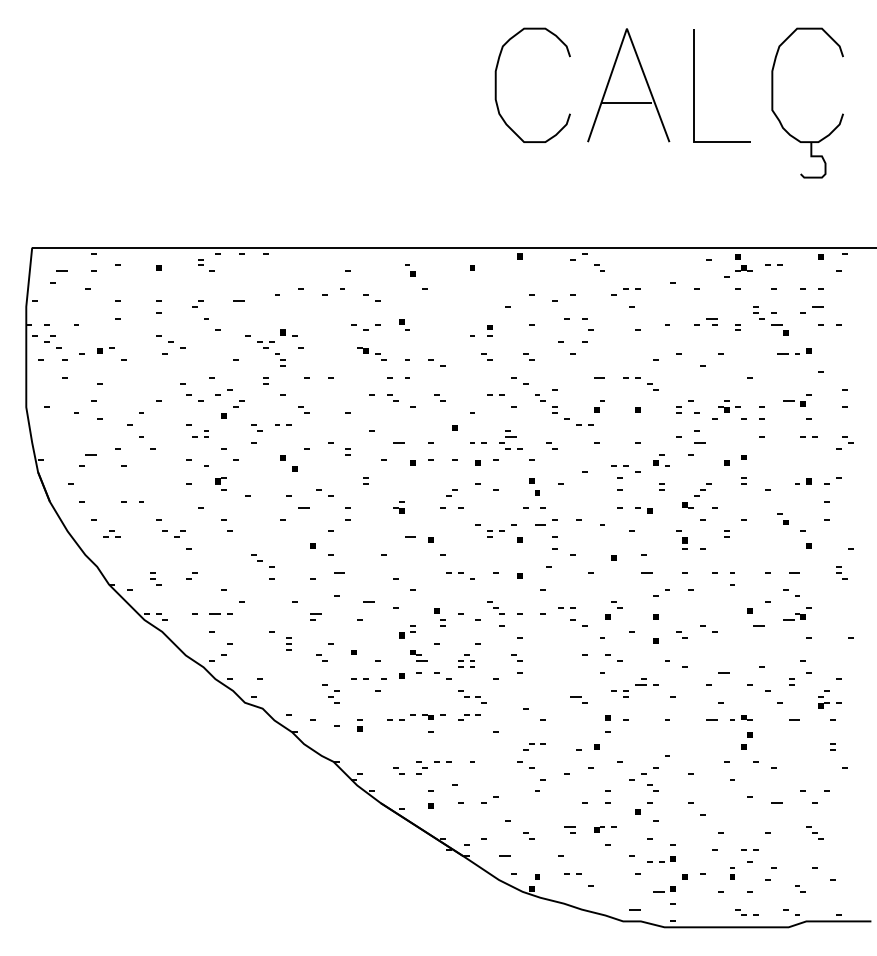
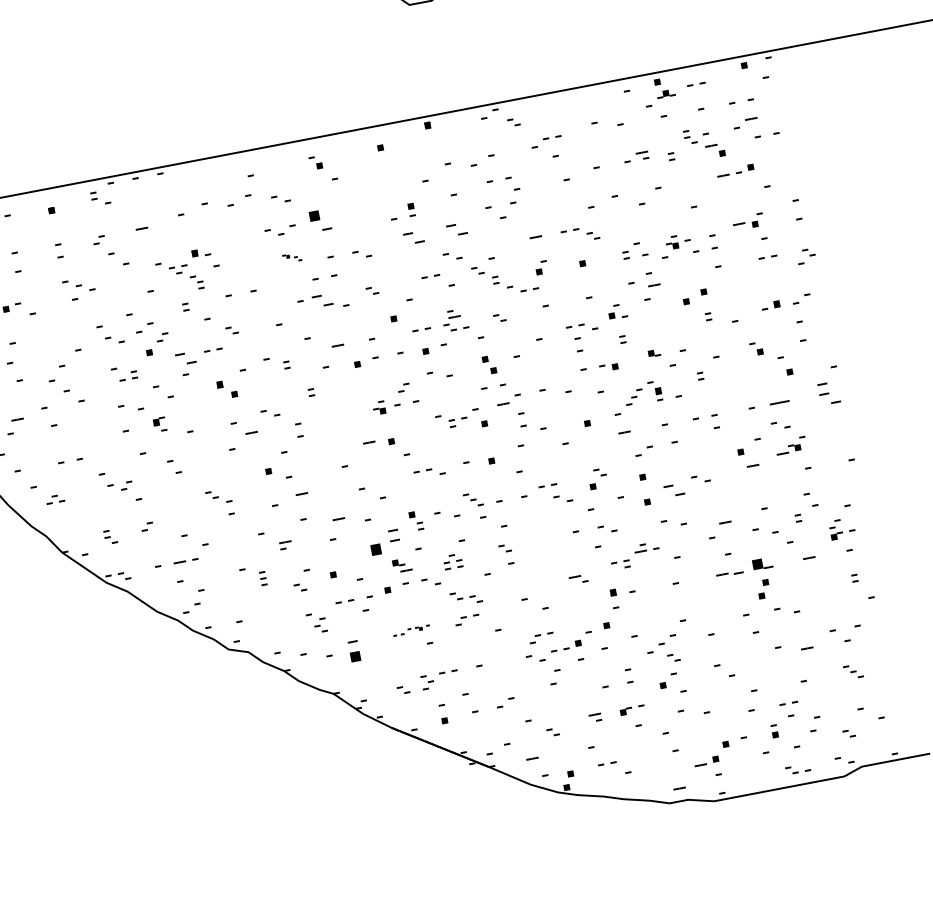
part: (404, 324) -> (320, 220), size x1.6
part: (371, 353) -> (291, 257), size x0.6
part: (486, 356) -> (412, 237), size x1.6
part: (528, 356) -> (457, 229), size x1.6
part: (392, 397) -> (322, 299), size x1.6
part: (256, 427) -> (185, 358), size x1.6
part: (702, 489) -> (633, 396), moved
part: (398, 507) -> (379, 408), moved
part: (794, 572) -> (779, 402), size x1.6
part: (841, 572) -> (828, 393), size x1.6
part: (407, 631) -> (385, 542), size x1.6
part: (681, 634) -> (673, 490), size x1.6
part: (416, 717) -> (411, 630), size x0.6
part: (741, 717) -> (752, 565), size x1.6
part: (359, 725) -> (353, 650), size x1.6
part: (661, 859) -> (565, 645), moved

